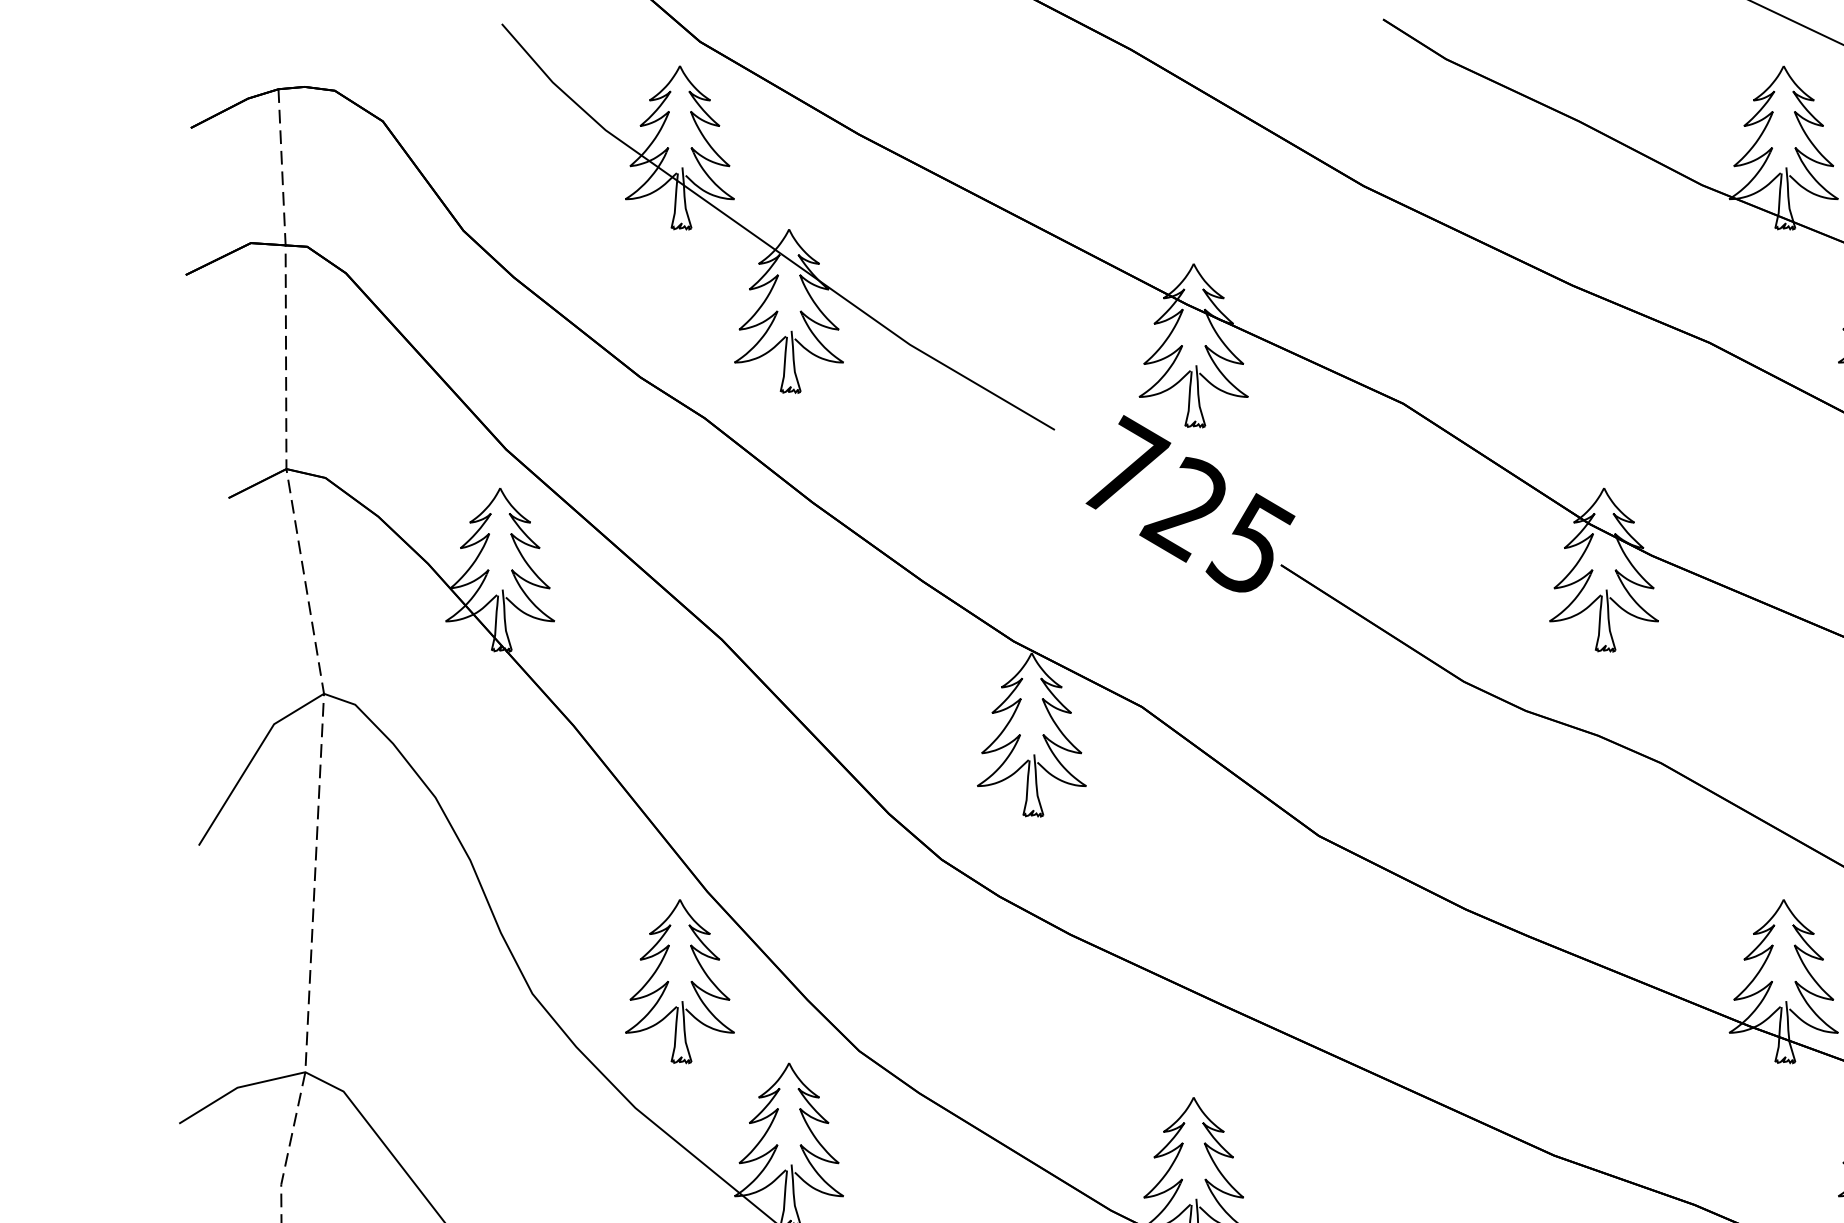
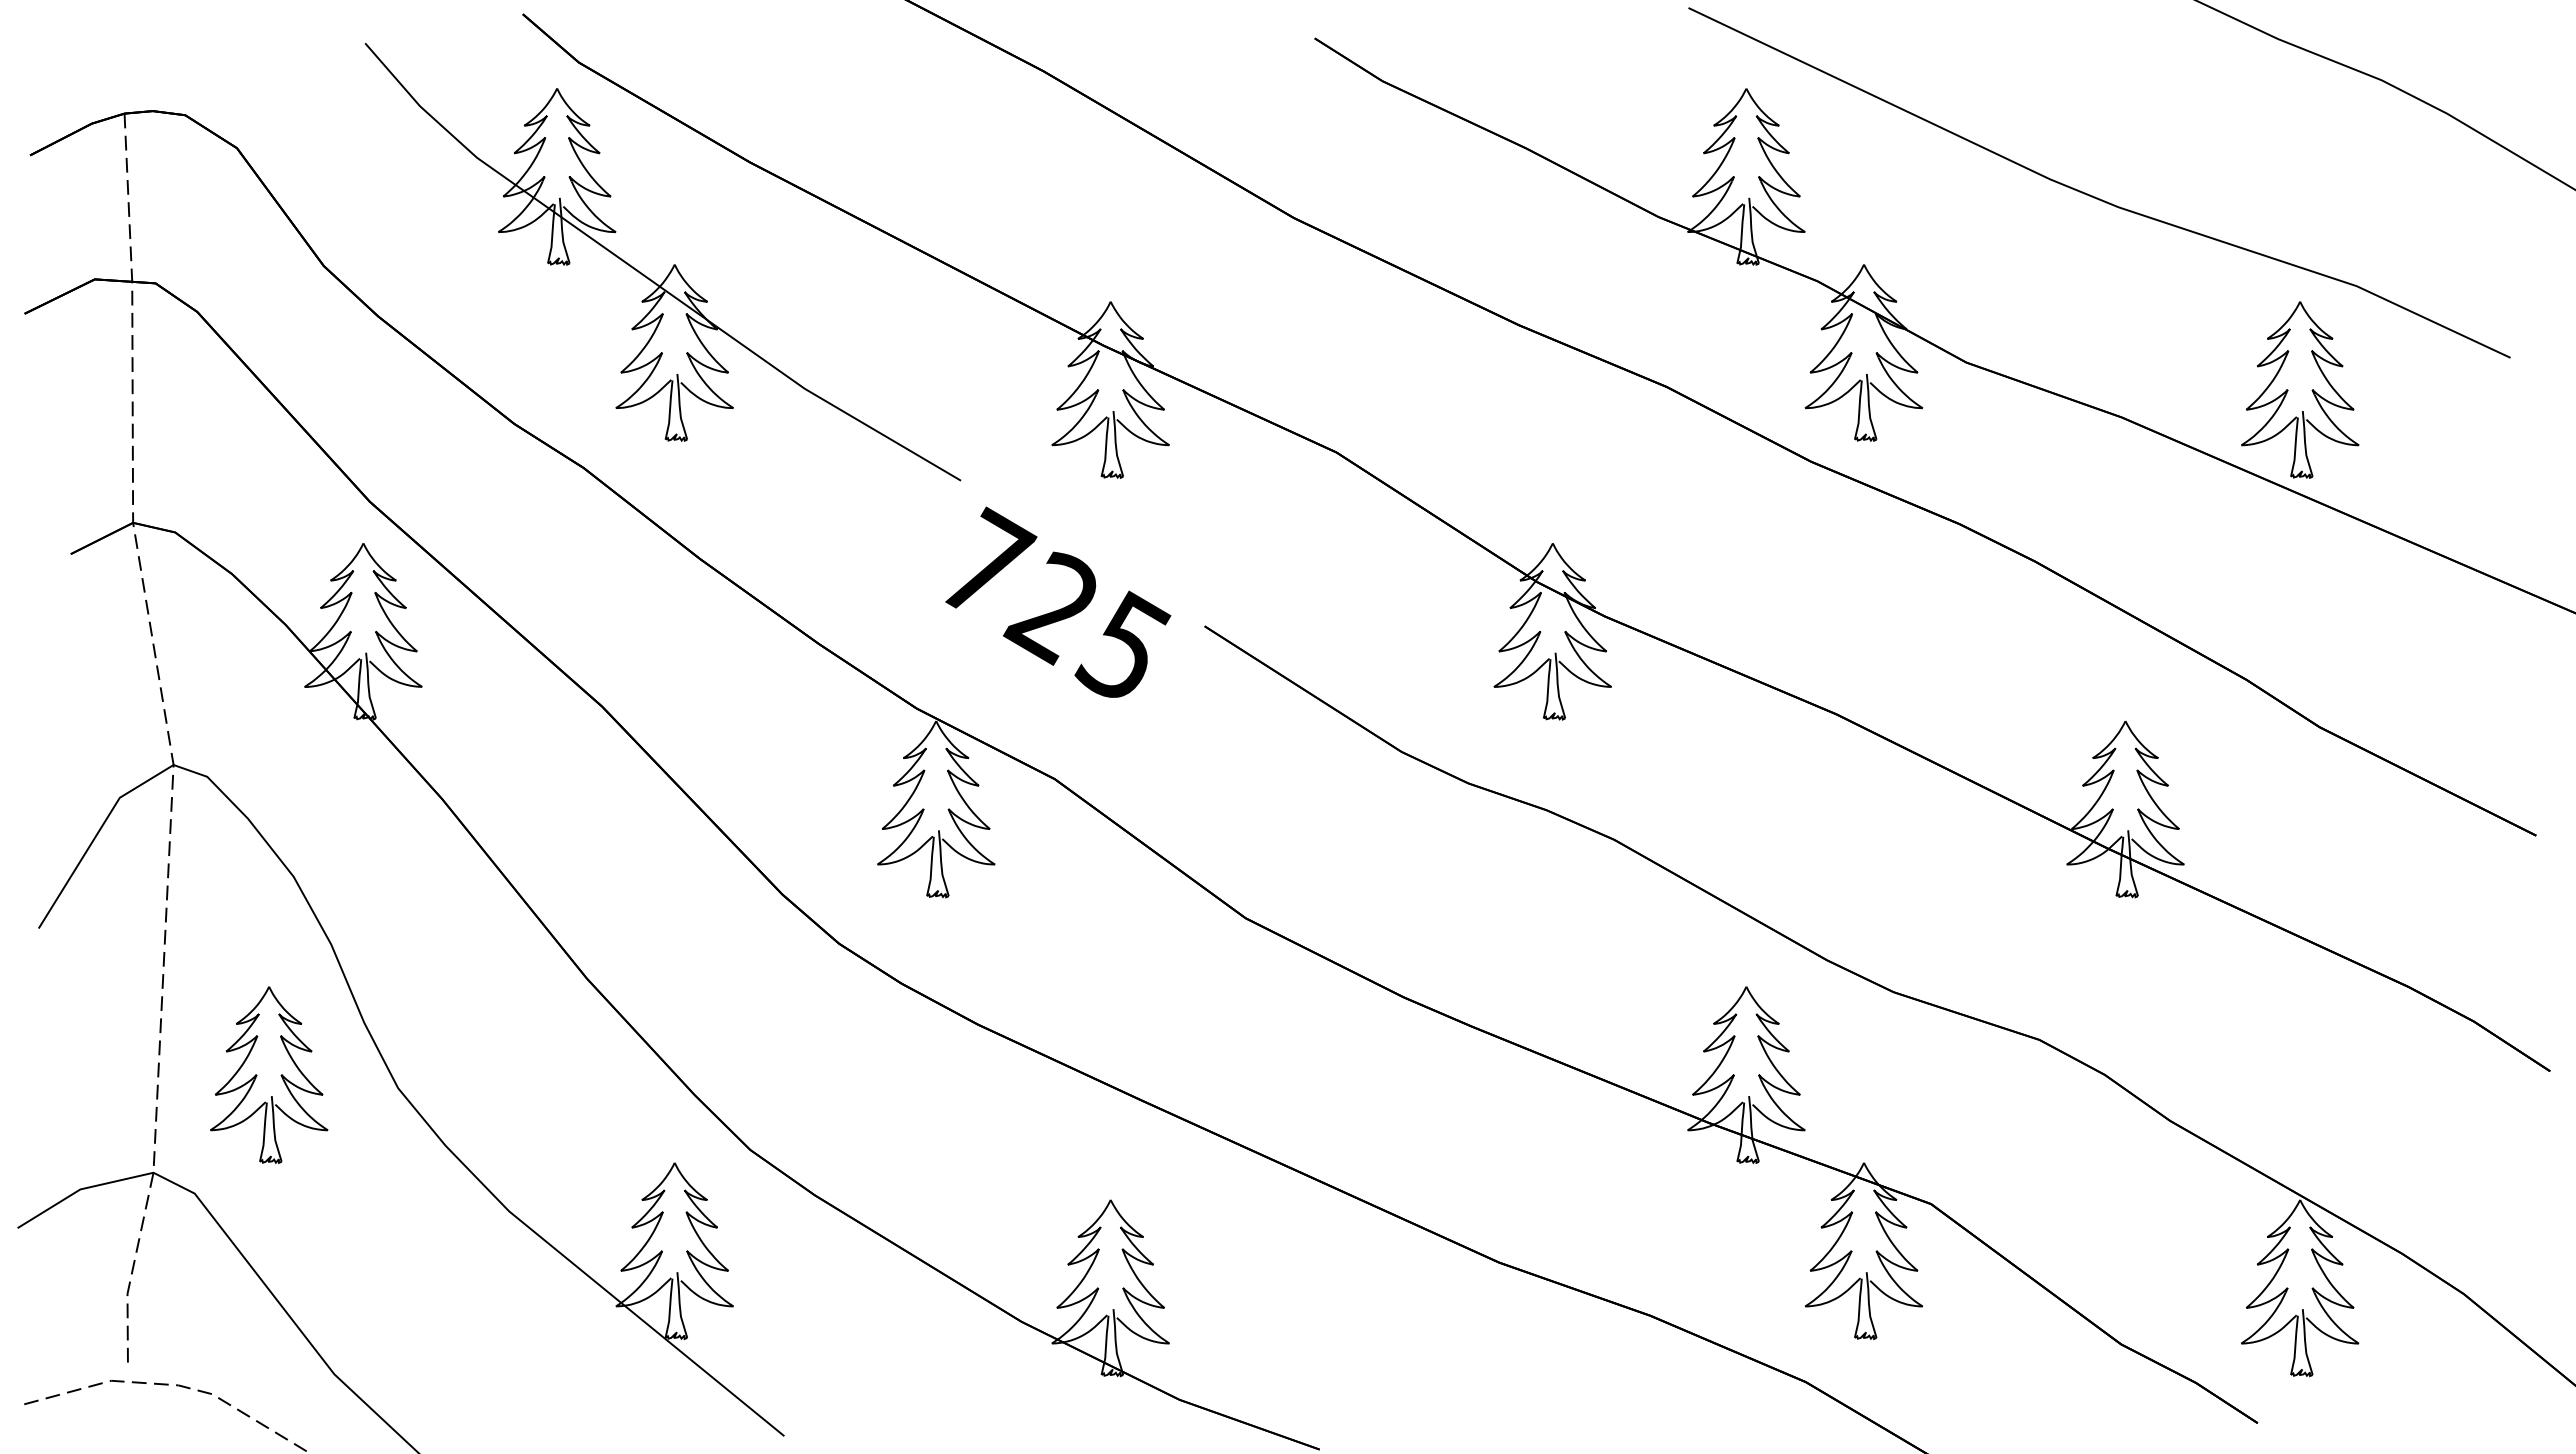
text: (1190, 503) -> (1058, 601), moved
part: (690, 981) -> (280, 1075), moved

